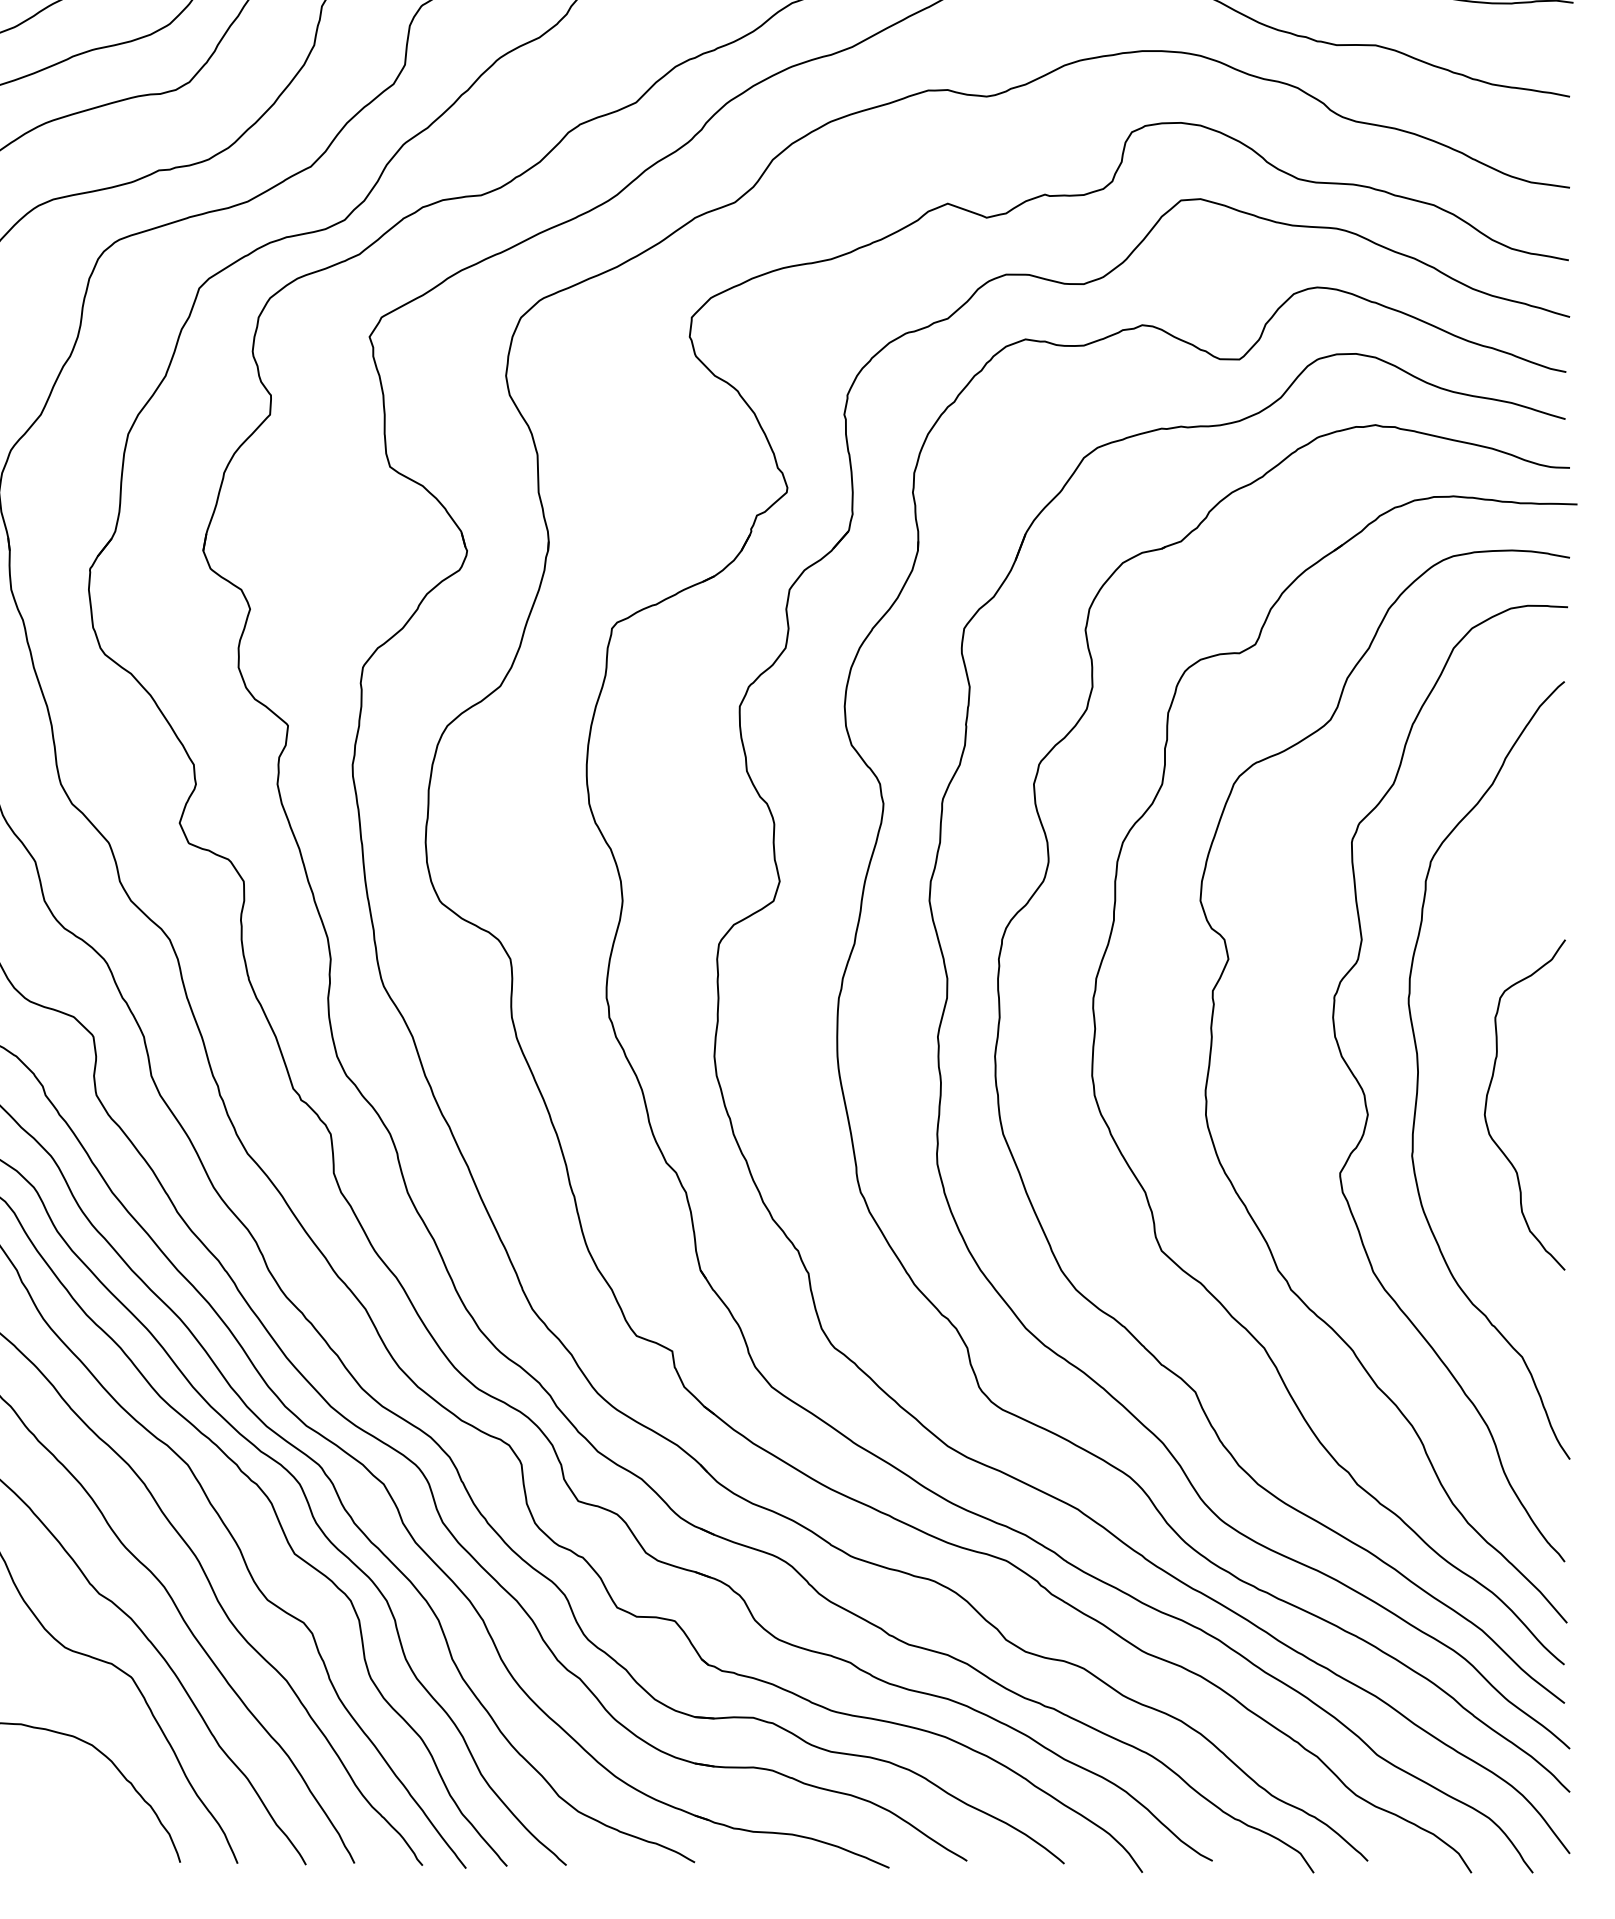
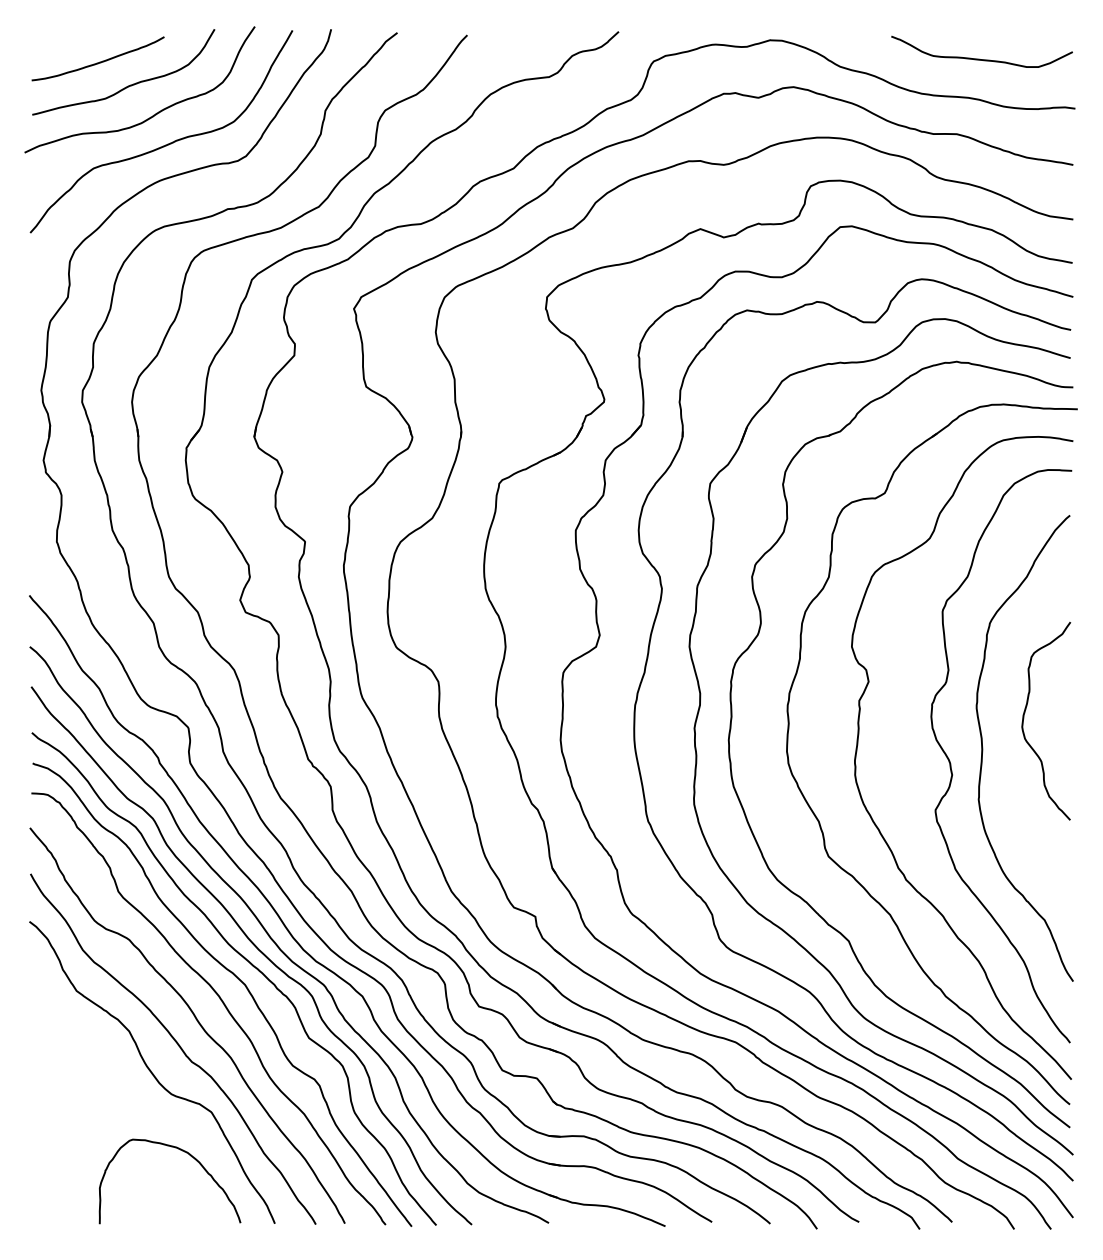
curve: (1488, 1100) -> (1024, 718), moved

